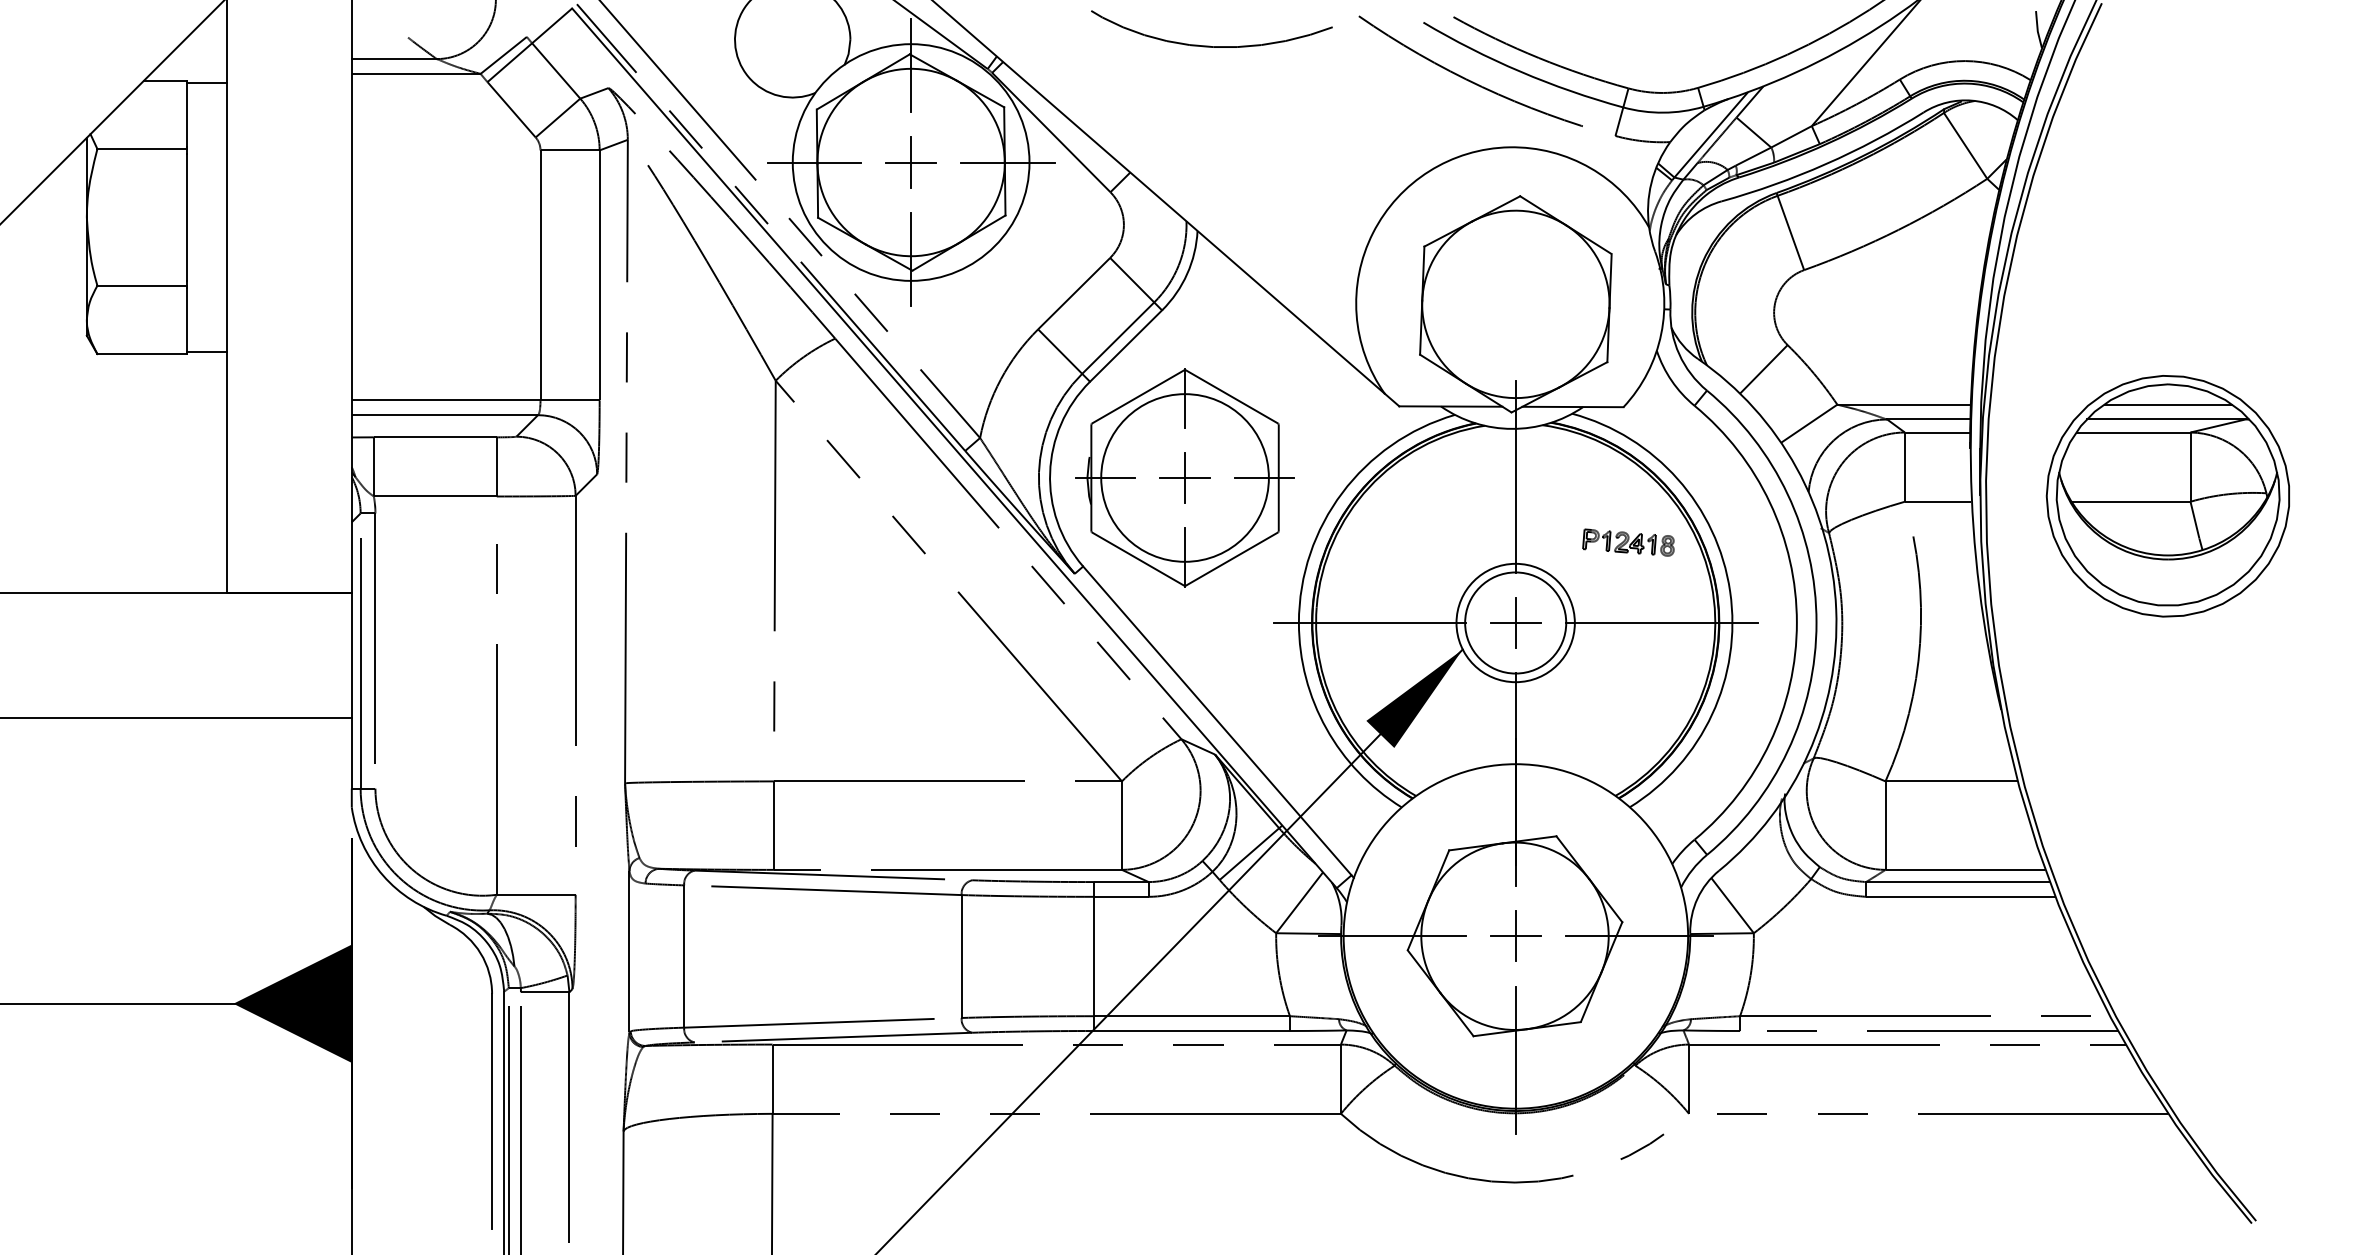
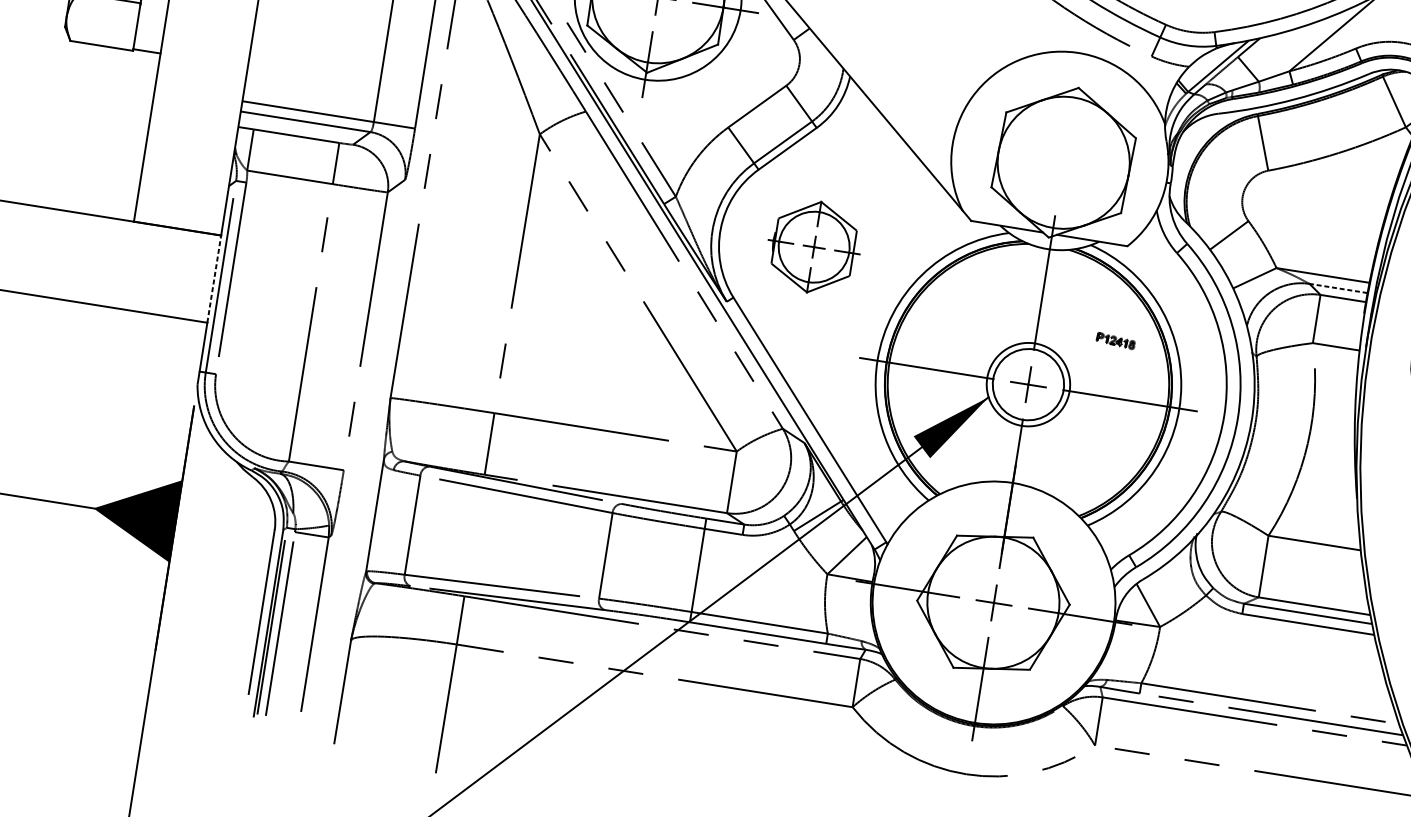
line: (1928, 419) -> (1338, 288), solid -> dashed
part: (1184, 477) -> (813, 246), size x0.6
part: (1628, 542) -> (1115, 341), size x0.6
line: (351, 655) -> (214, 278), solid -> dashed

